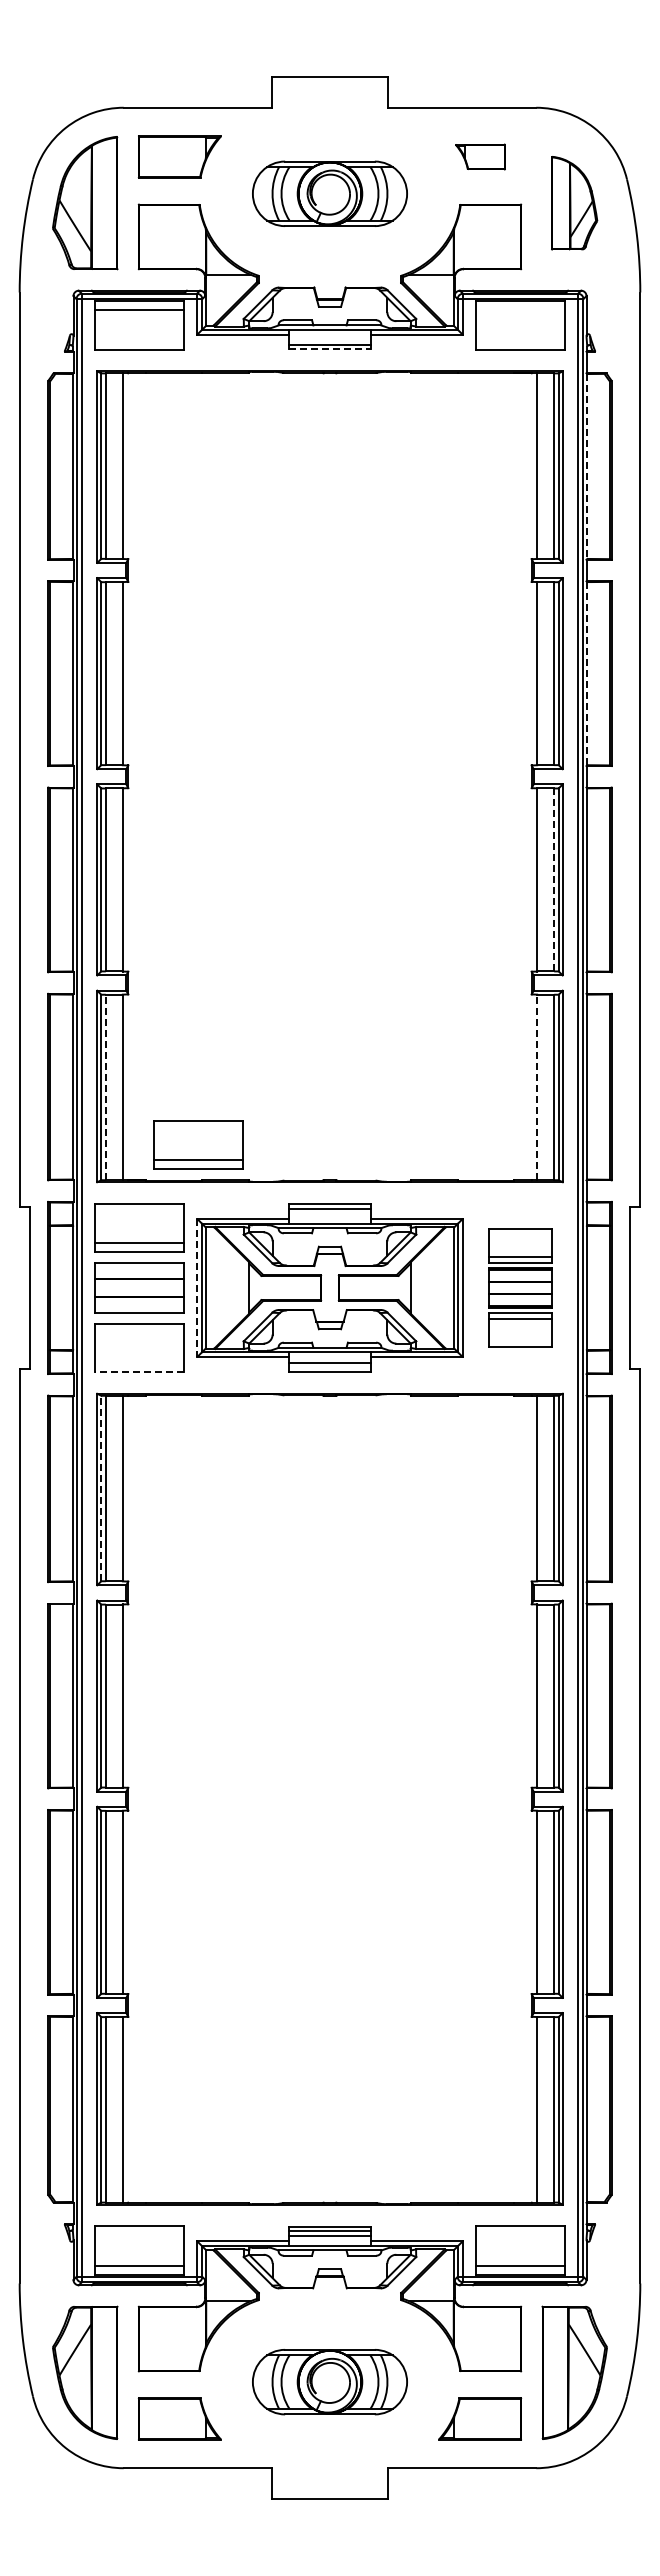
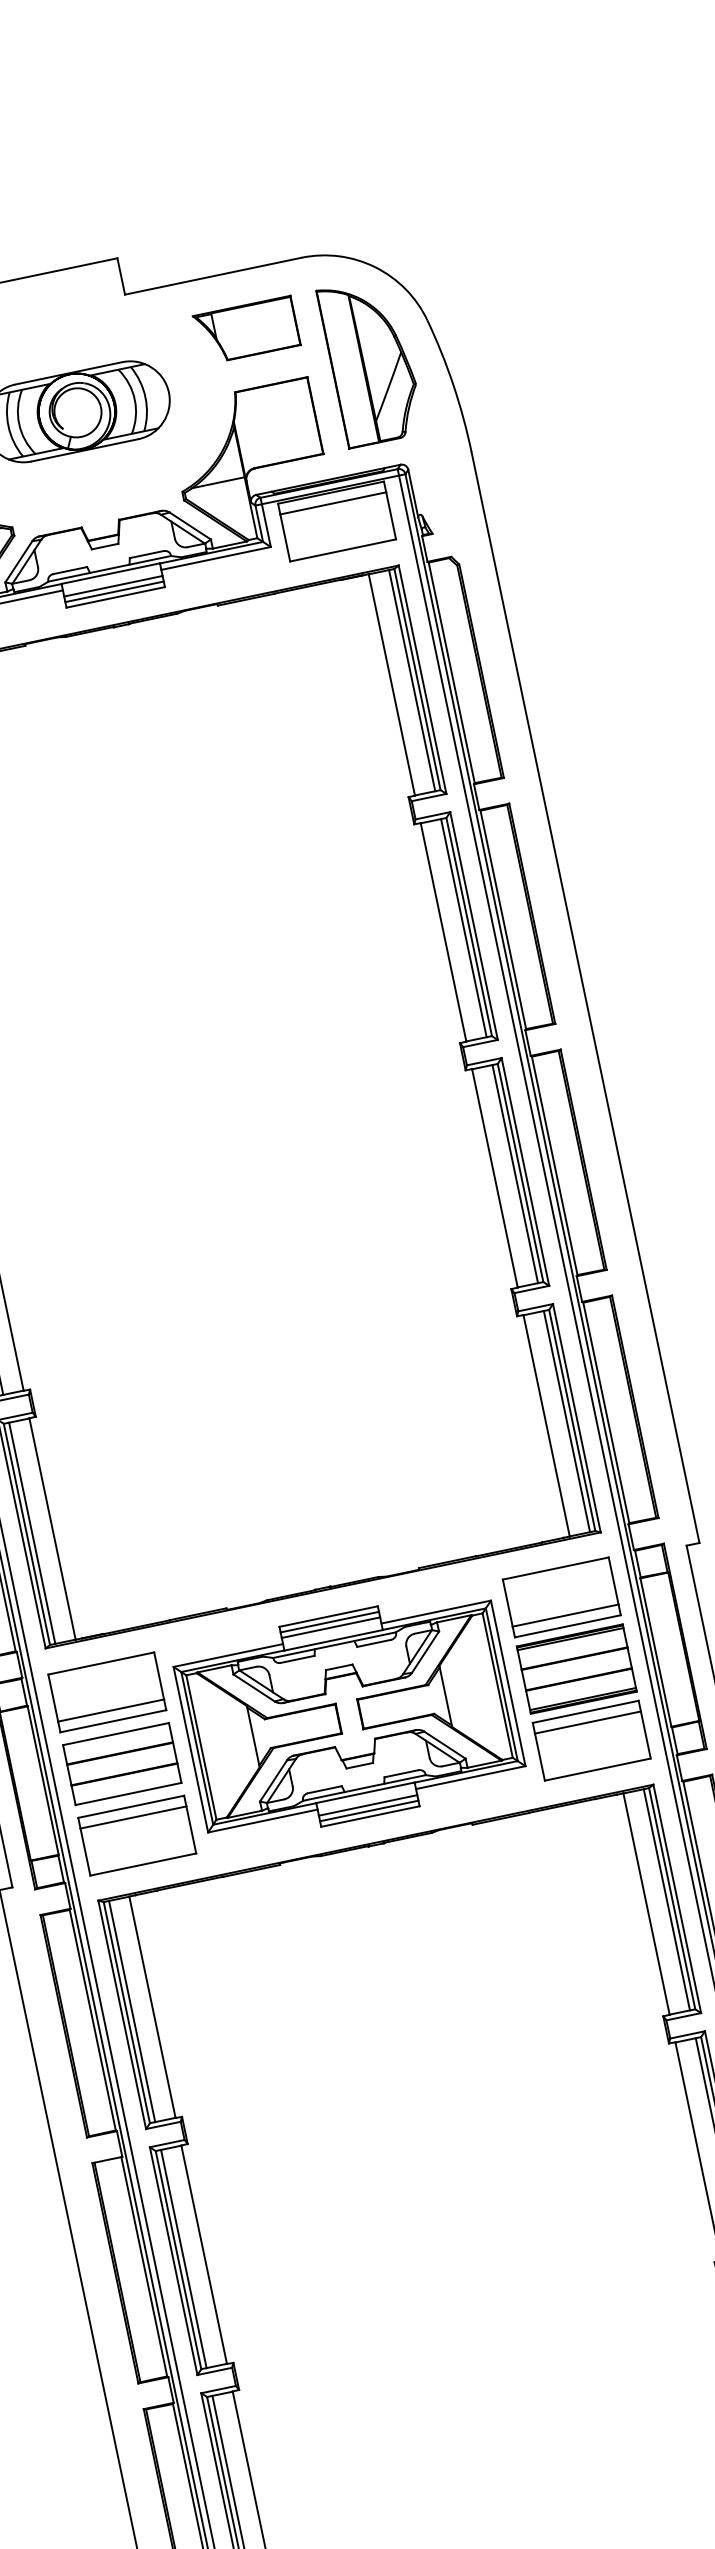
part: (480, 156) -> (247, 329), size x1.67
part: (574, 203) -> (370, 362), size x1.43
line: (520, 310) -> (333, 503), added
line: (329, 340) -> (112, 586), added
line: (330, 349) -> (116, 597), dashed -> solid
line: (587, 466) -> (451, 672), dashed -> solid
line: (587, 673) -> (503, 919), dashed -> solid
line: (554, 879) -> (515, 1173), dashed -> solid
line: (105, 1087) -> (31, 1533), dashed -> solid
line: (537, 1087) -> (547, 1425), dashed -> solid
part: (198, 1144) -> (157, 1578), removed
line: (329, 1213) -> (330, 1627), added
part: (520, 1287) -> (576, 1668), size x1.43
line: (196, 1288) -> (190, 1750), dashed -> solid
line: (138, 1332) -> (132, 1817), added
line: (329, 1367) -> (368, 1811), added
line: (138, 1372) -> (142, 1865), dashed -> solid
line: (101, 1488) -> (127, 2012), dashed -> solid

